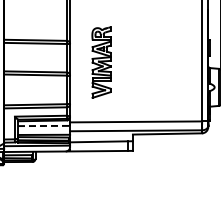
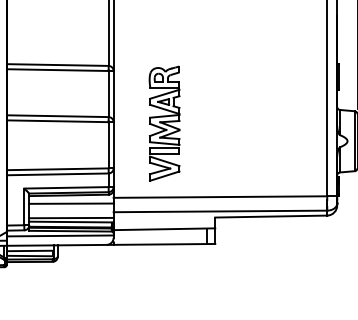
part: (101, 62) -> (164, 123), moved
line: (44, 126) -> (72, 204), dashed -> solid

